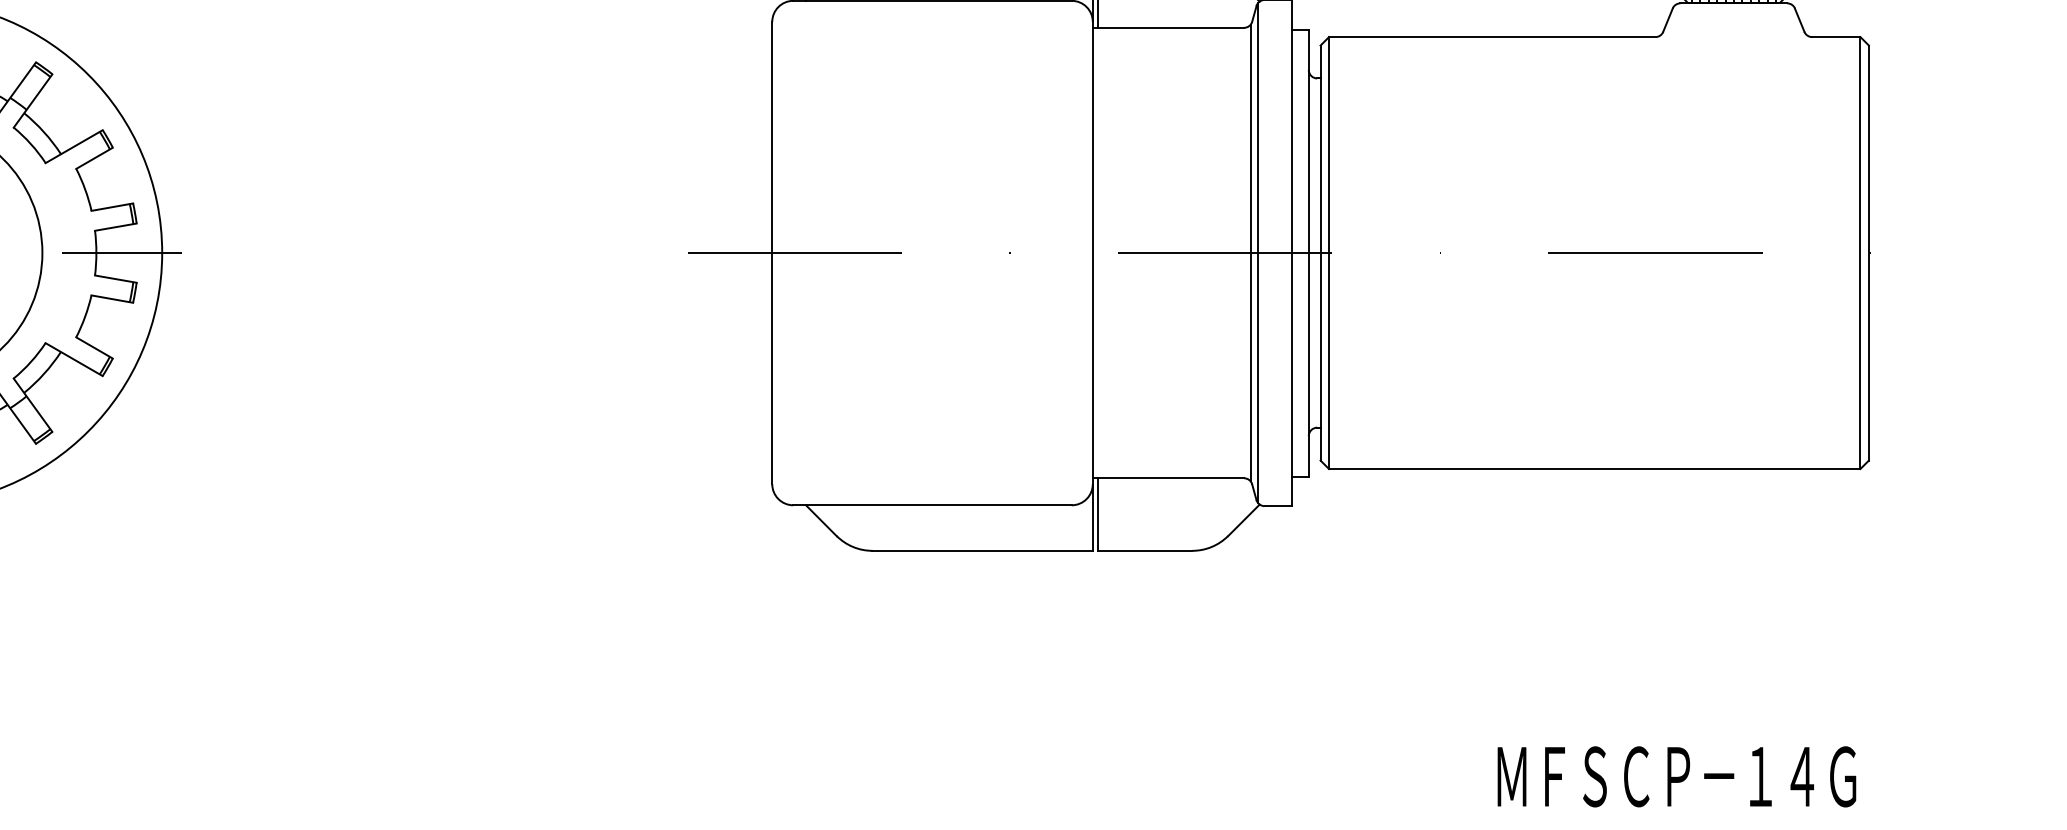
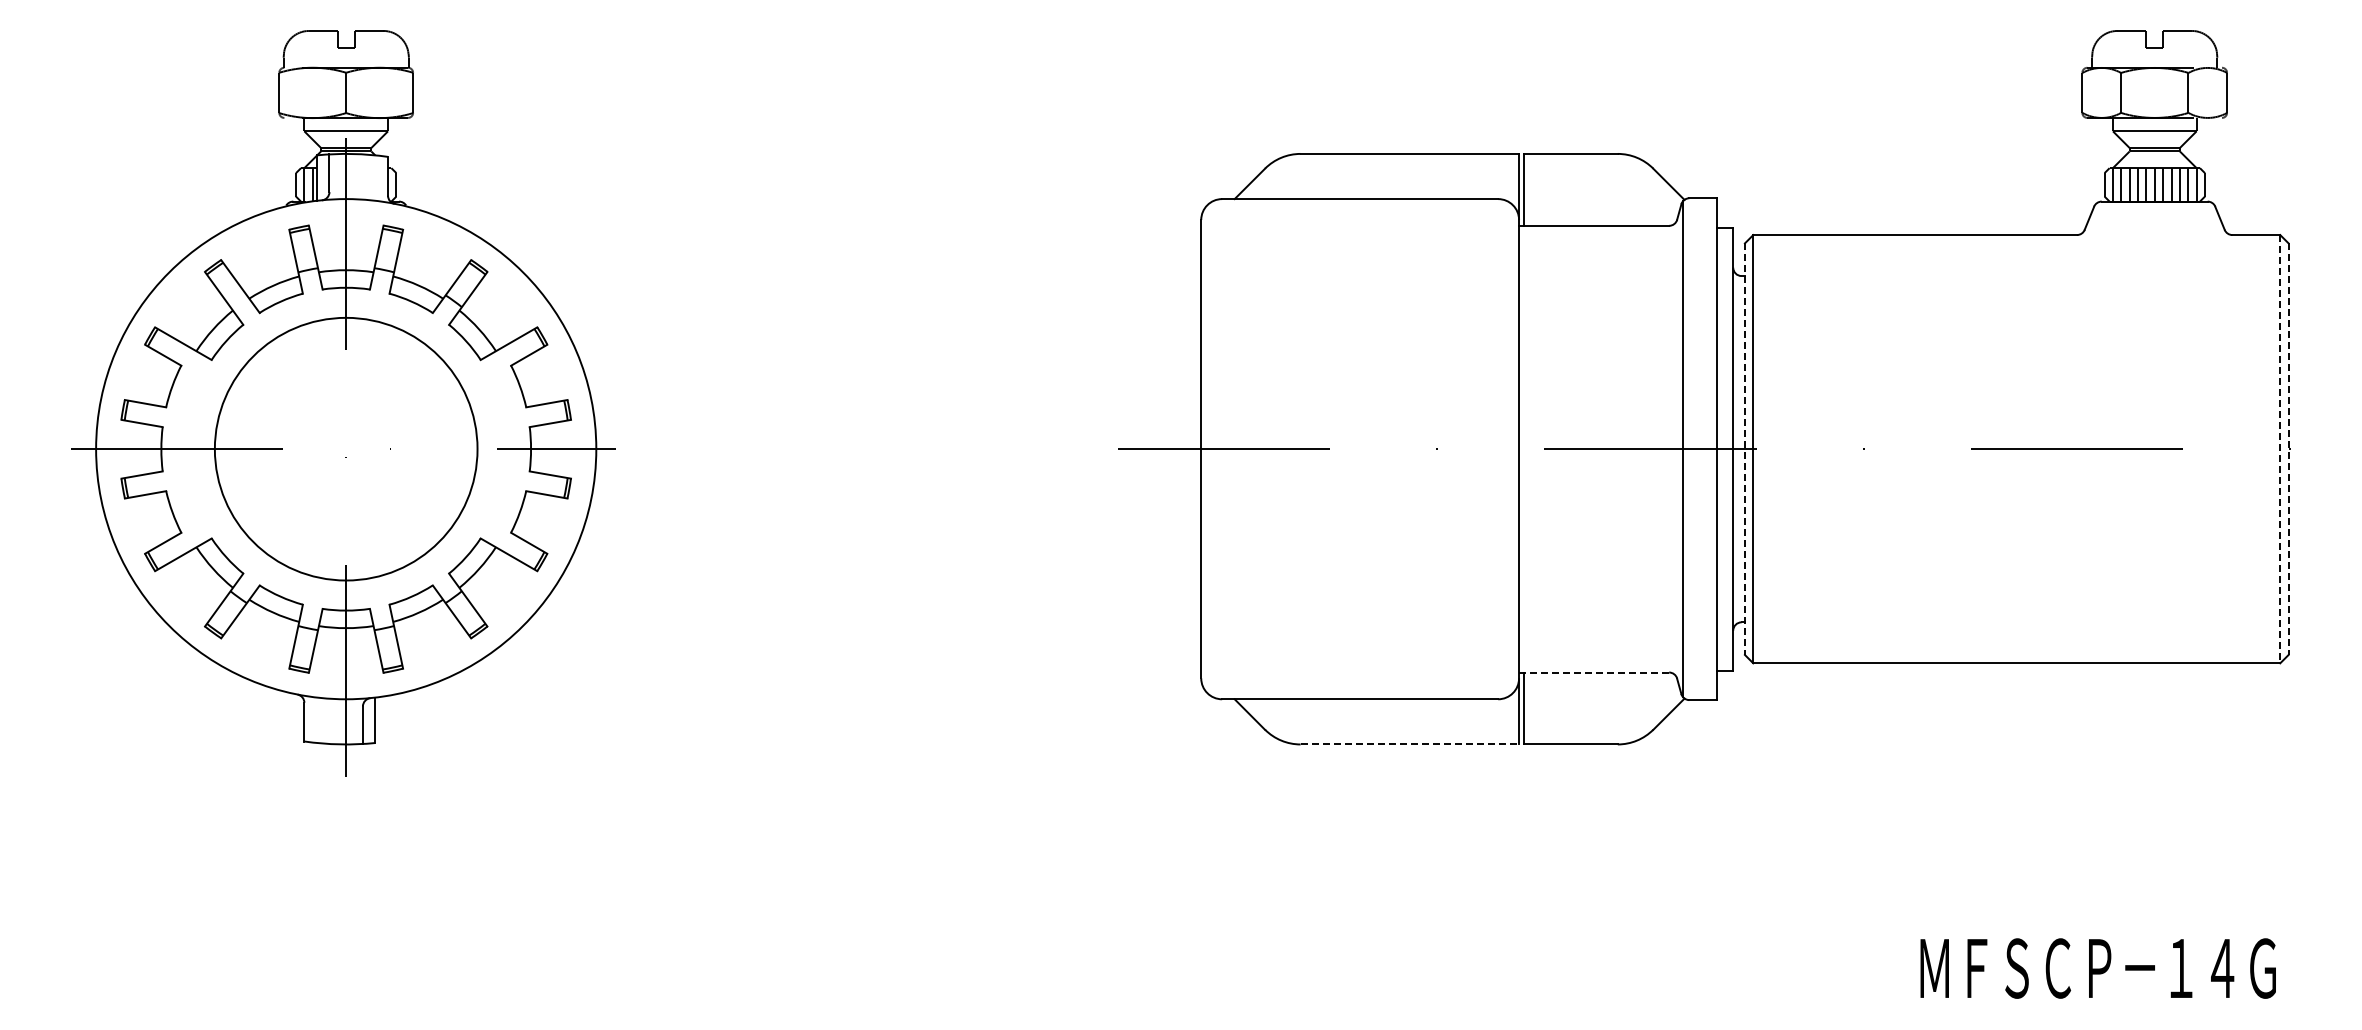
line: (1250, 253) -> (1675, 449), removed
line: (1320, 253) -> (1744, 449), solid -> dashed
line: (1860, 253) -> (2280, 449), solid -> dashed
line: (1868, 253) -> (2288, 449), solid -> dashed
line: (1167, 478) -> (1593, 672), solid -> dashed
line: (983, 550) -> (1410, 744), solid -> dashed

